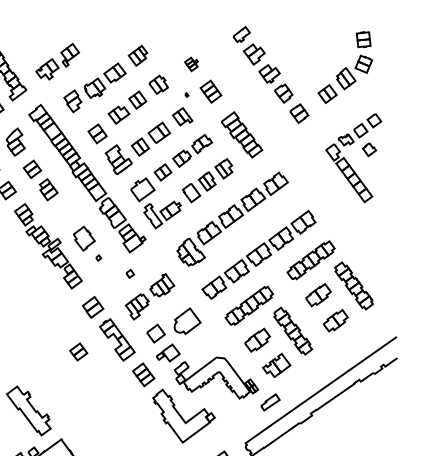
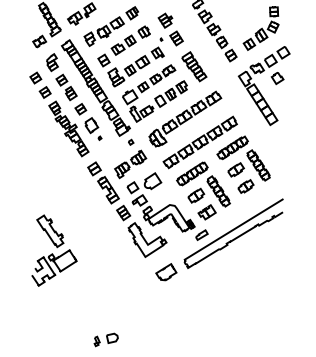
part: (191, 64) -> (165, 20), size x1.67
part: (354, 159) -> (263, 86), size x1.43
part: (130, 272) -> (131, 141), moved
part: (78, 352) -> (80, 109), moved

